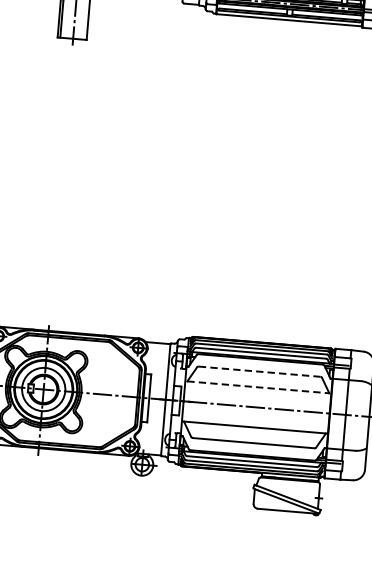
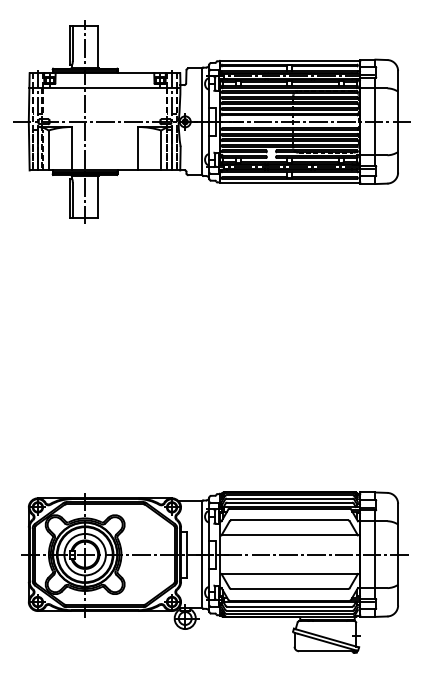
line: (260, 371) -> (290, 520), dashed -> solid
line: (259, 387) -> (290, 535), dashed -> solid

